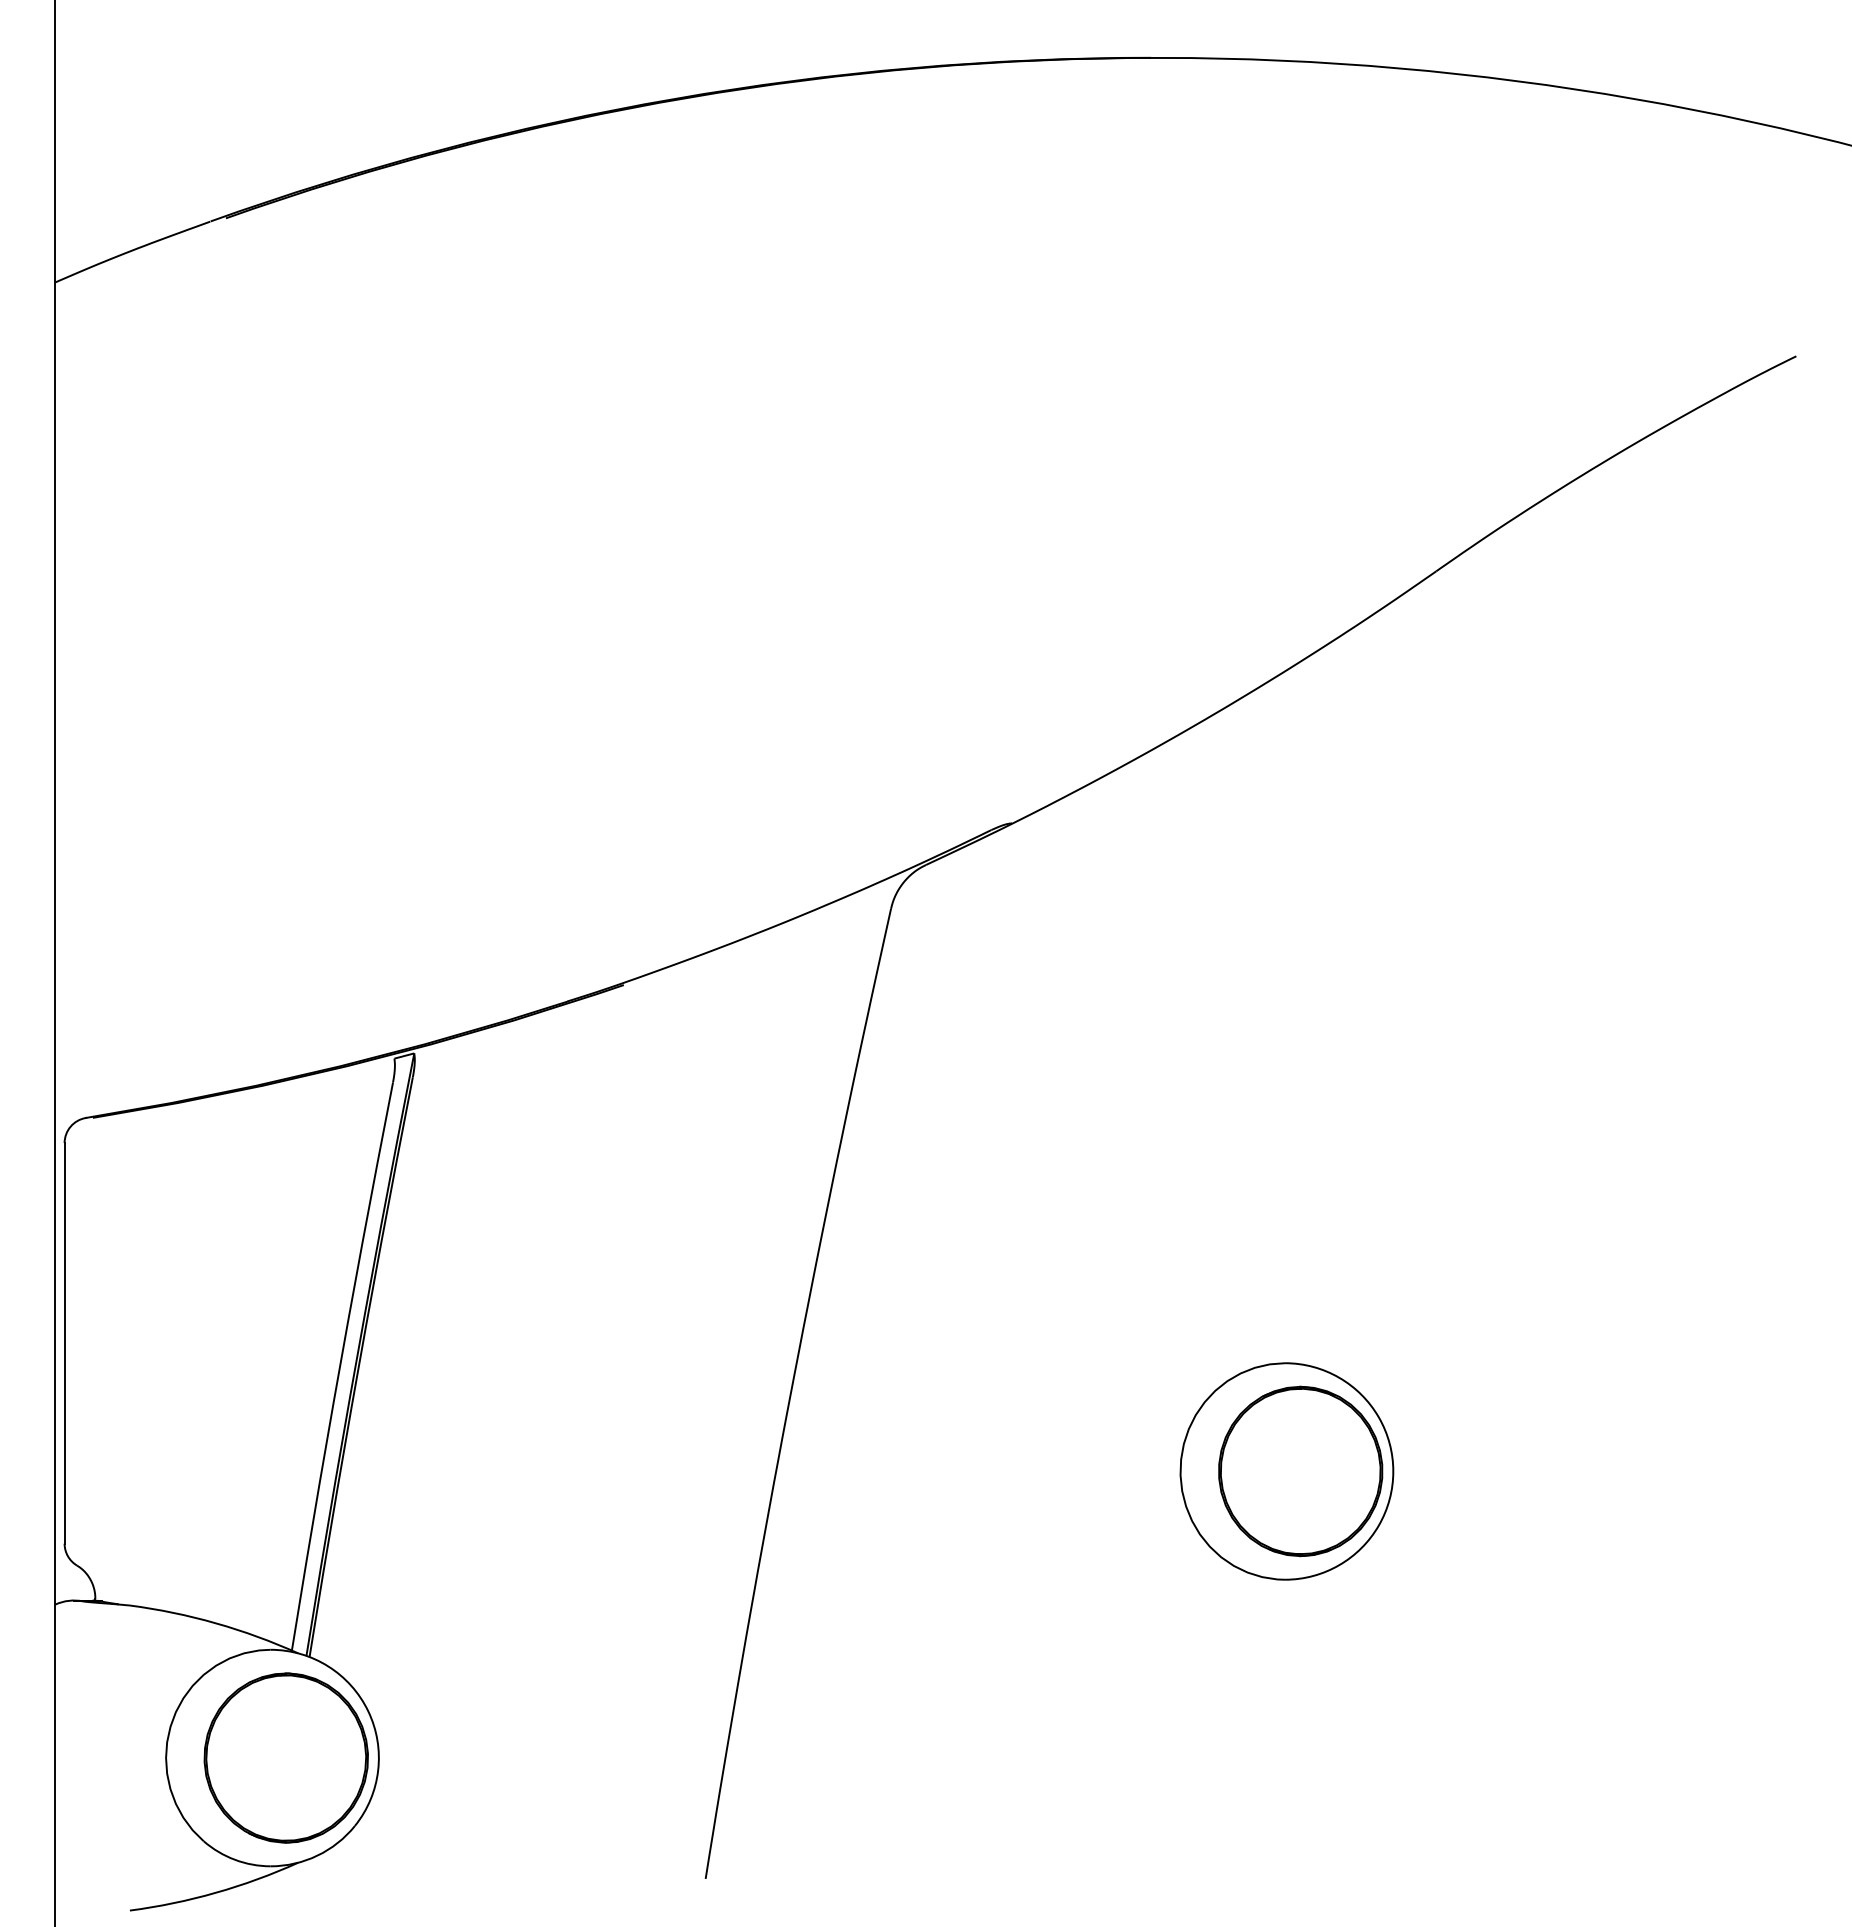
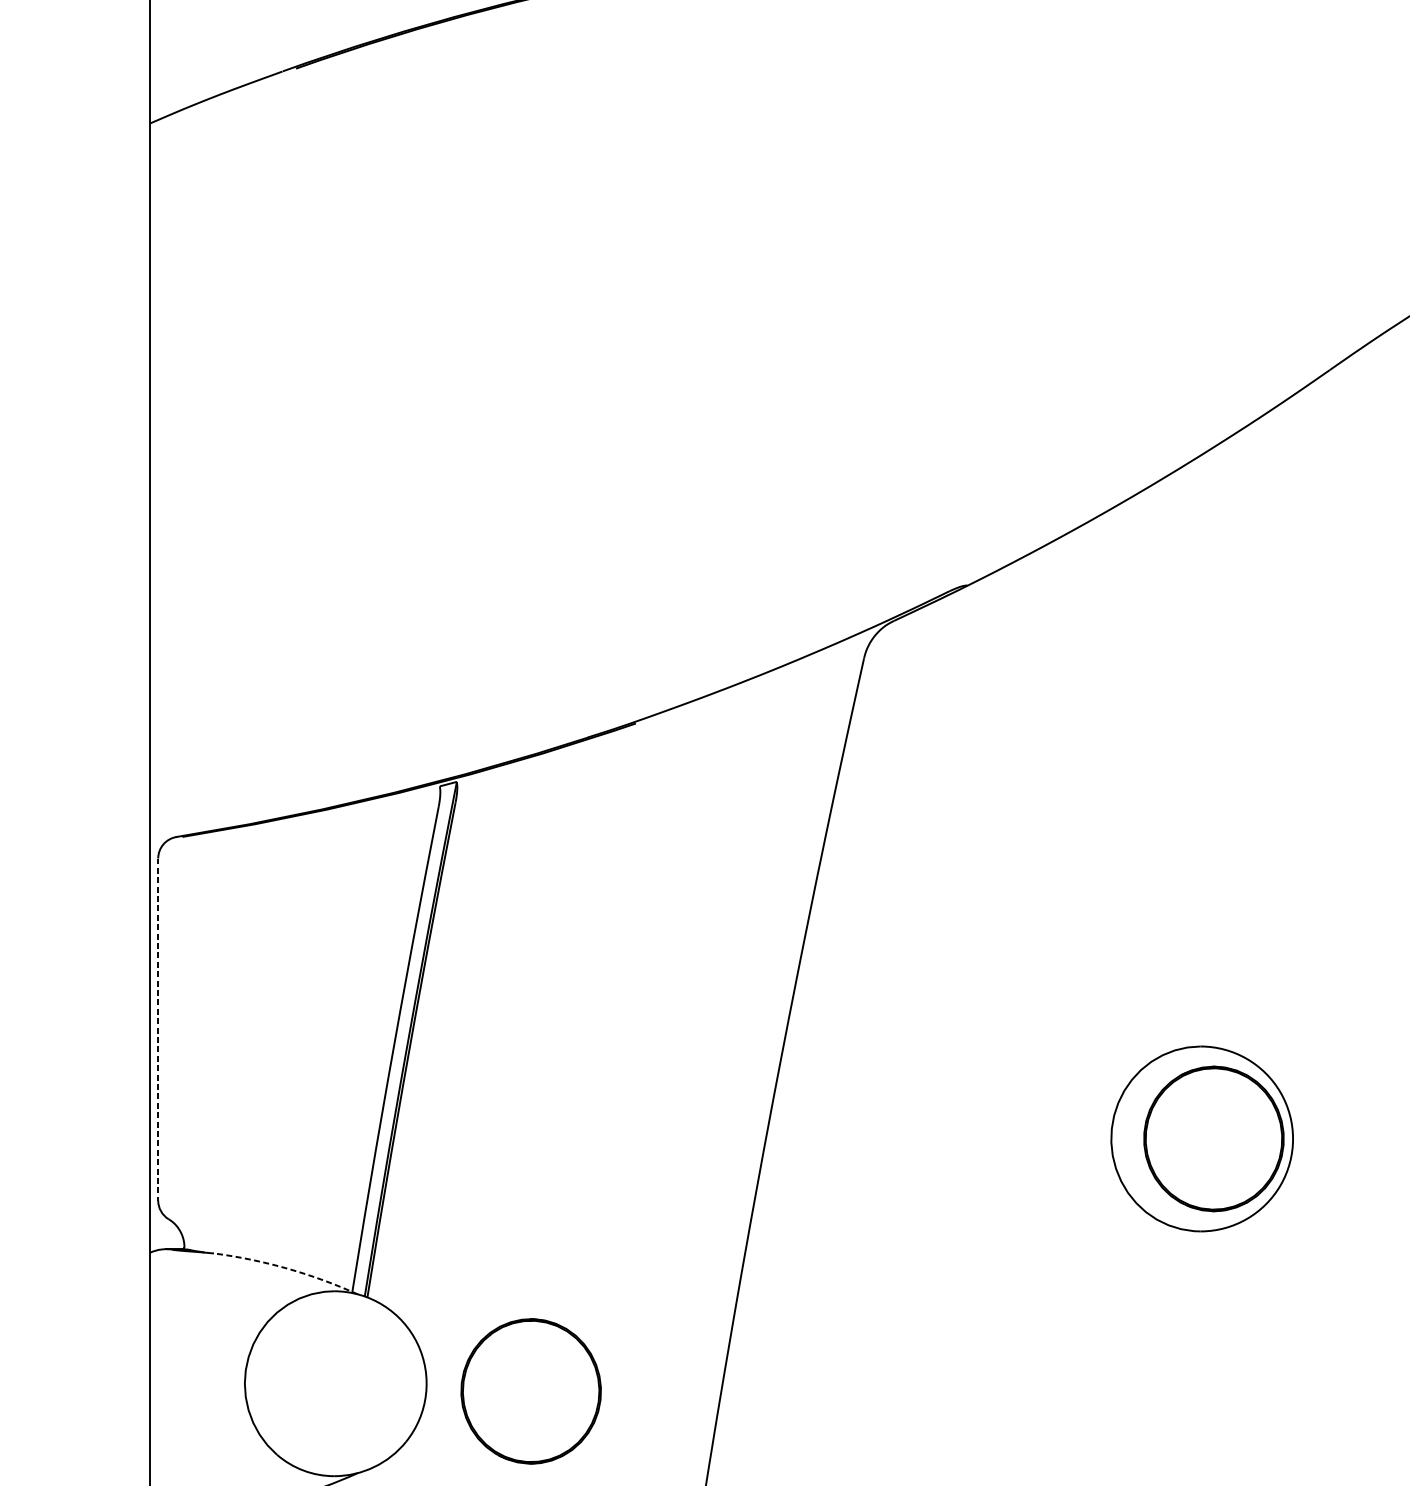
line: (64, 1343) -> (158, 1029), solid -> dashed
arc: (215, 1623) -> (287, 1268), solid -> dashed
part: (285, 1757) -> (530, 1390), moved

